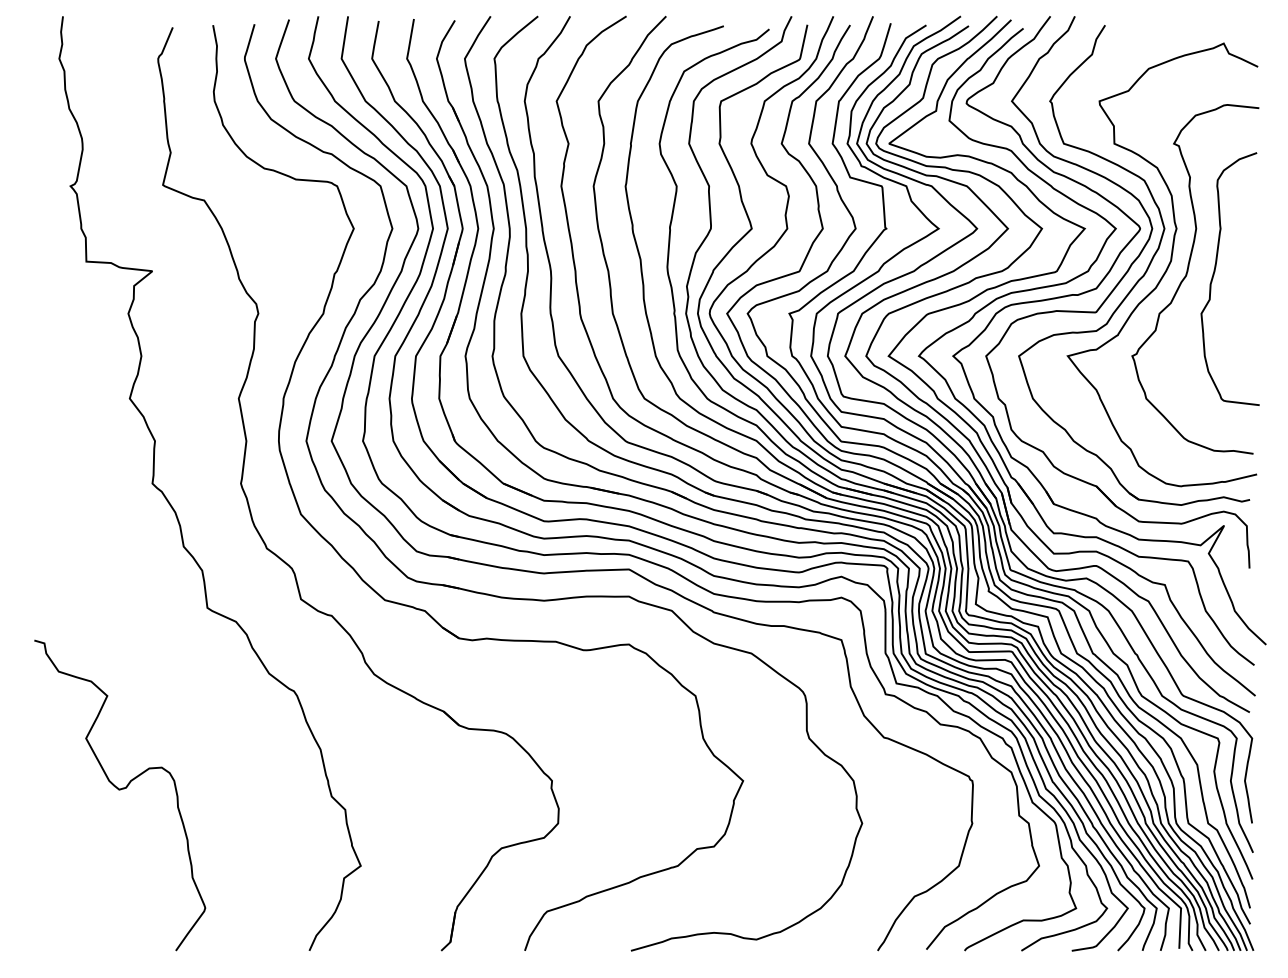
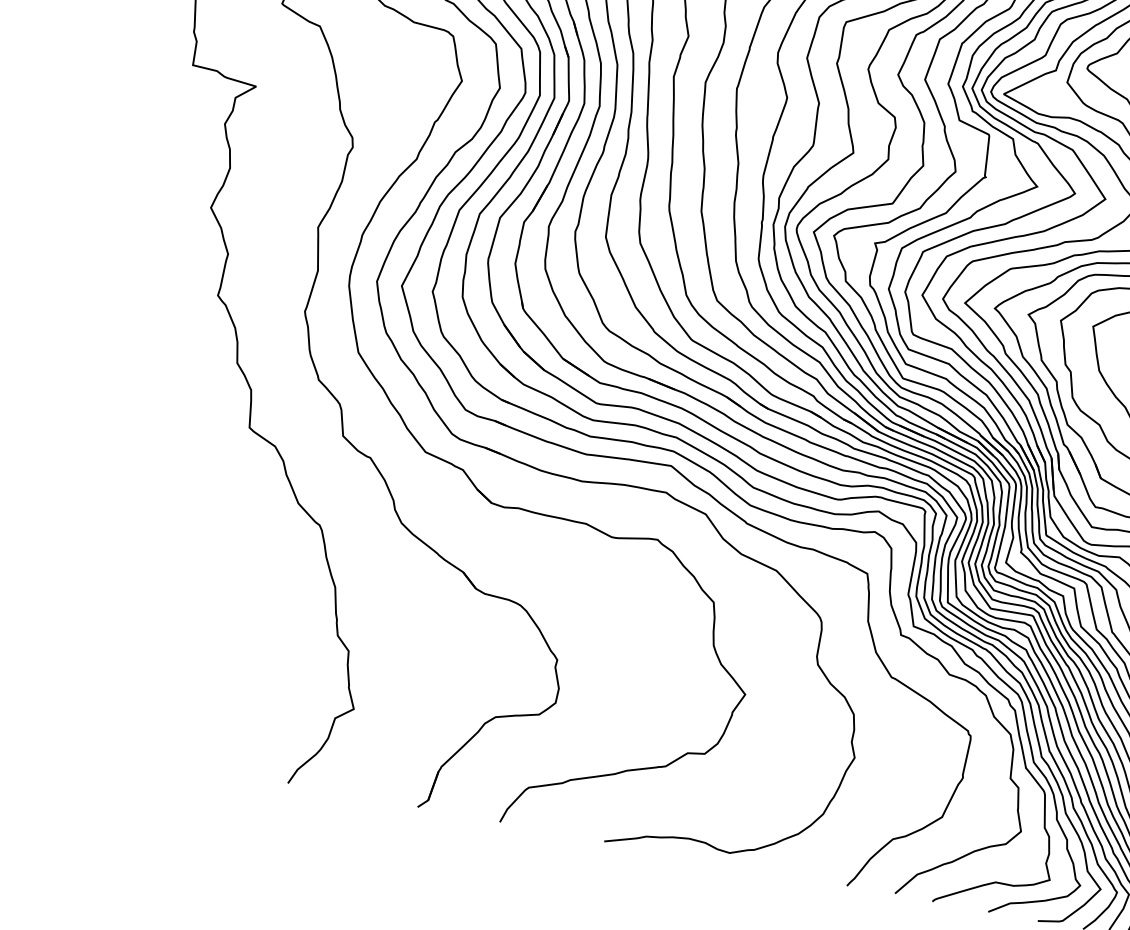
curve: (120, 790) -> (131, 591), removed

